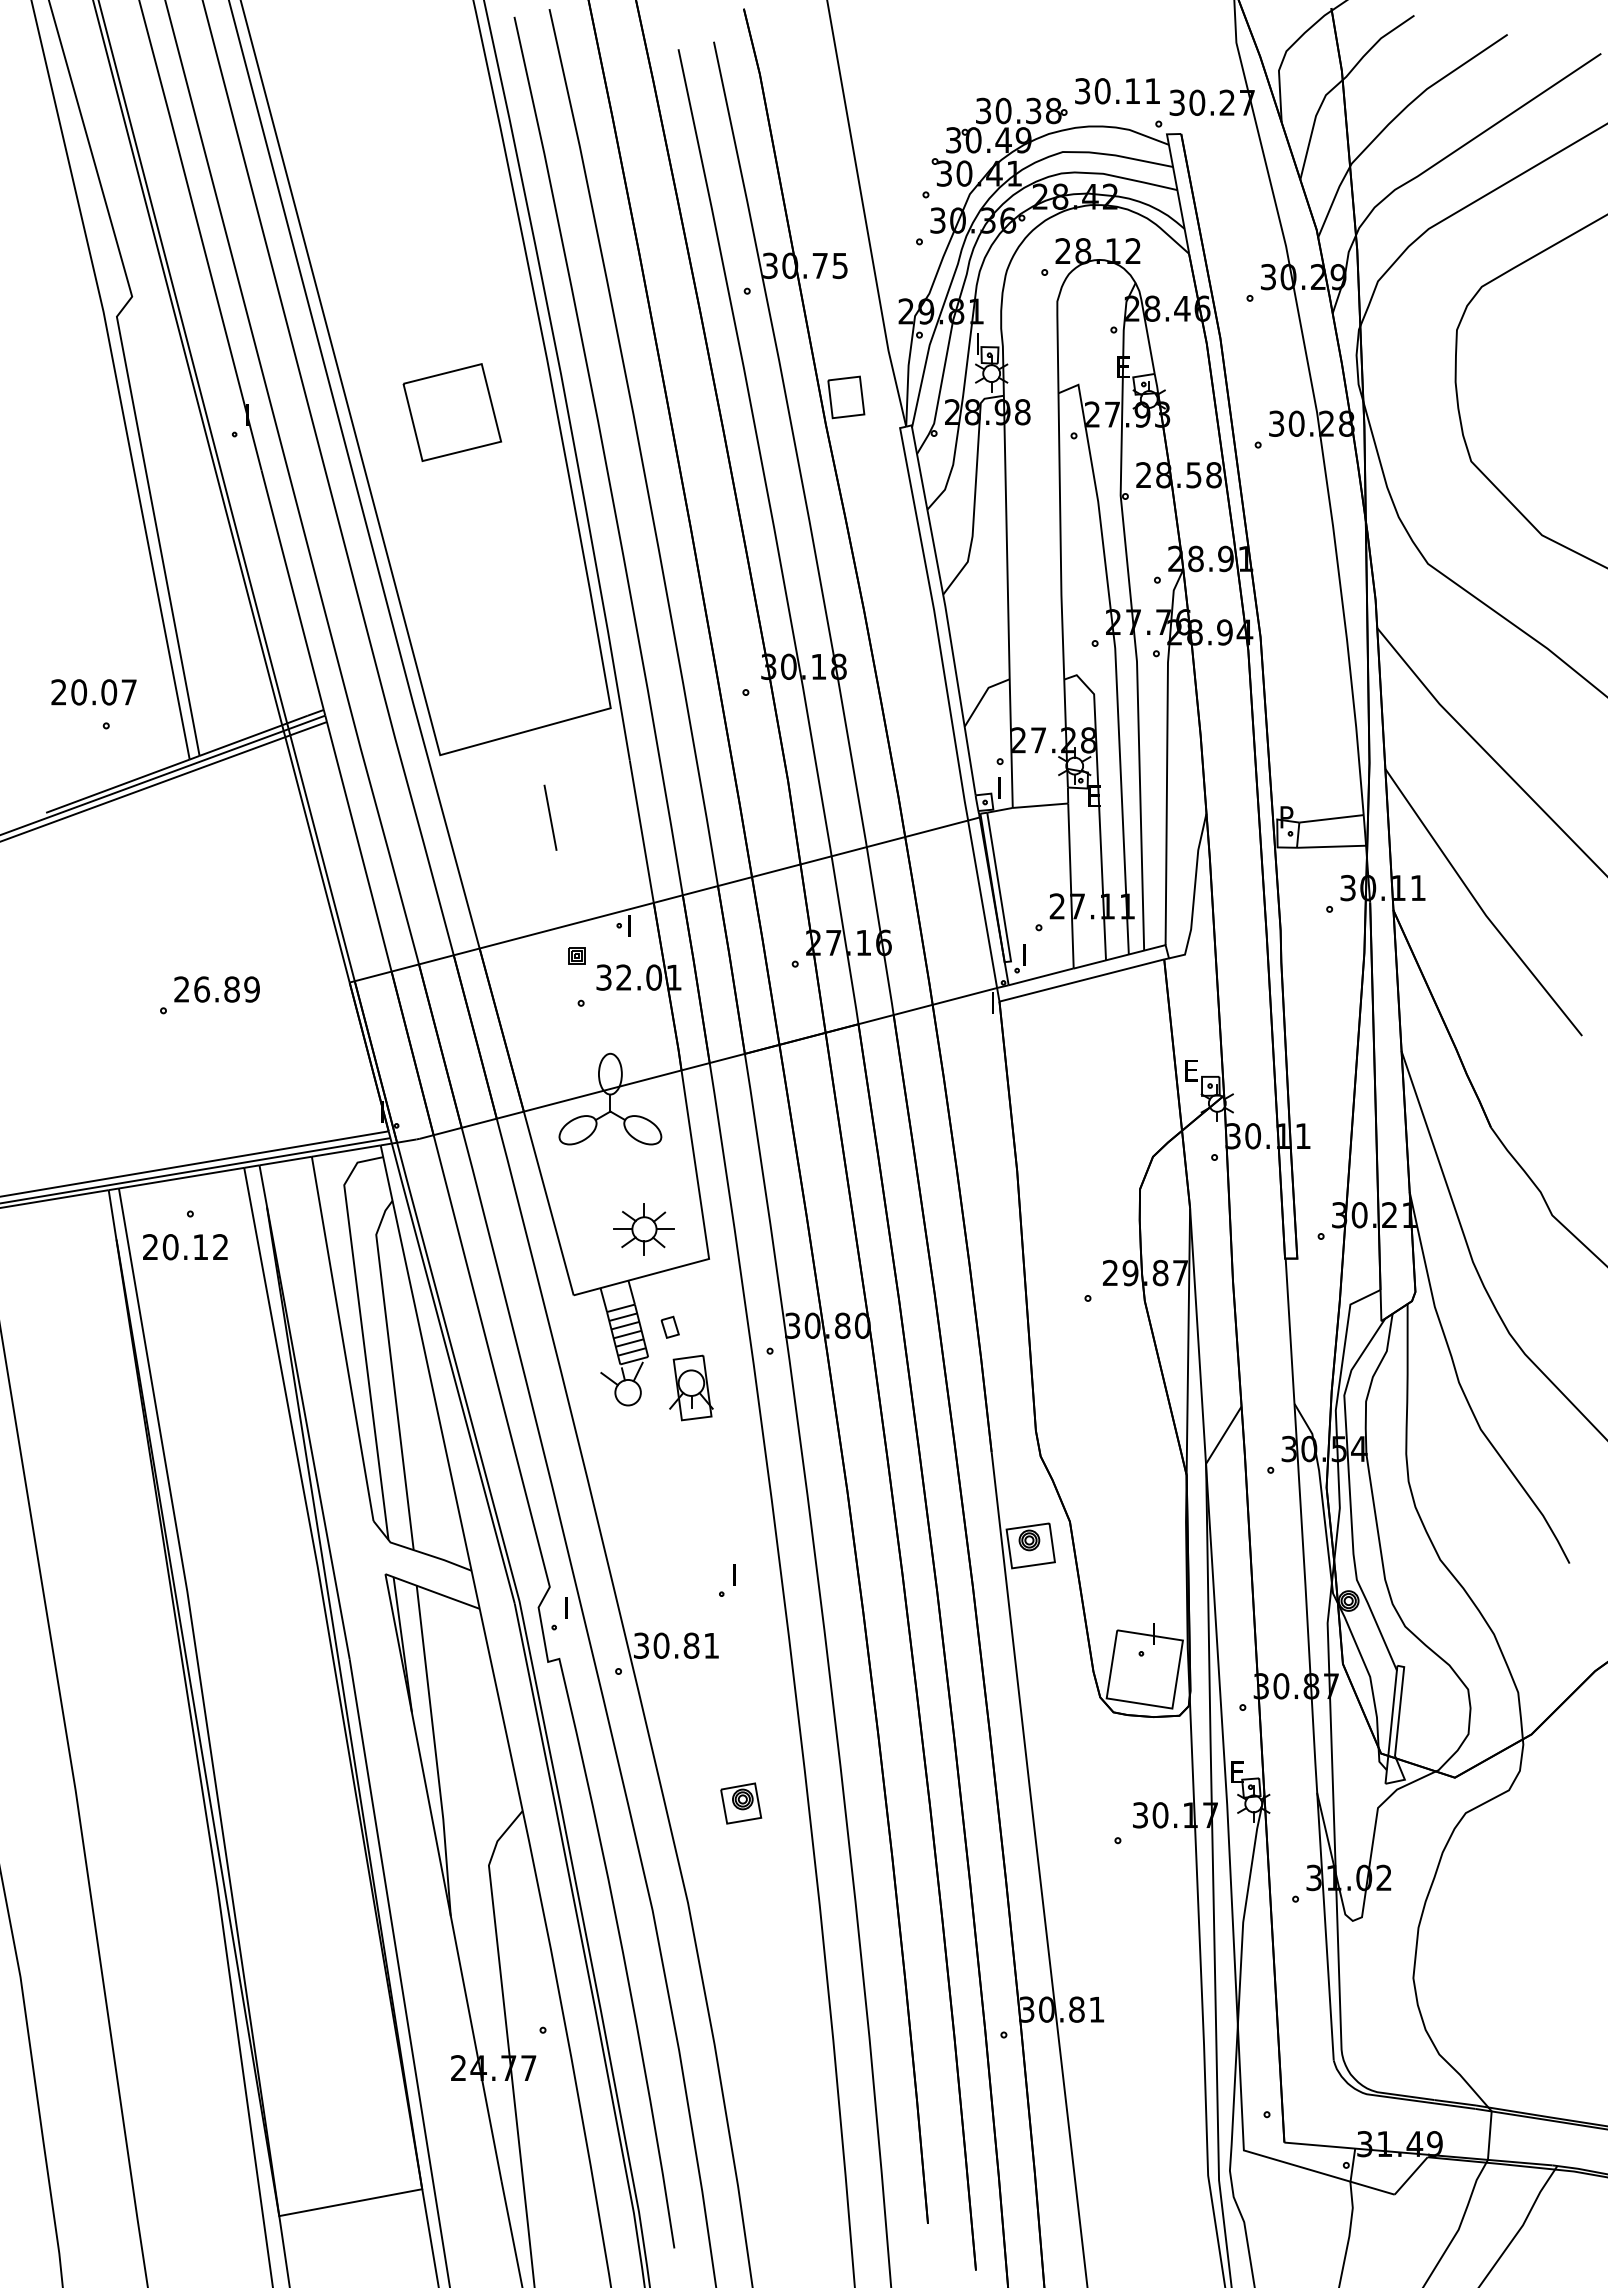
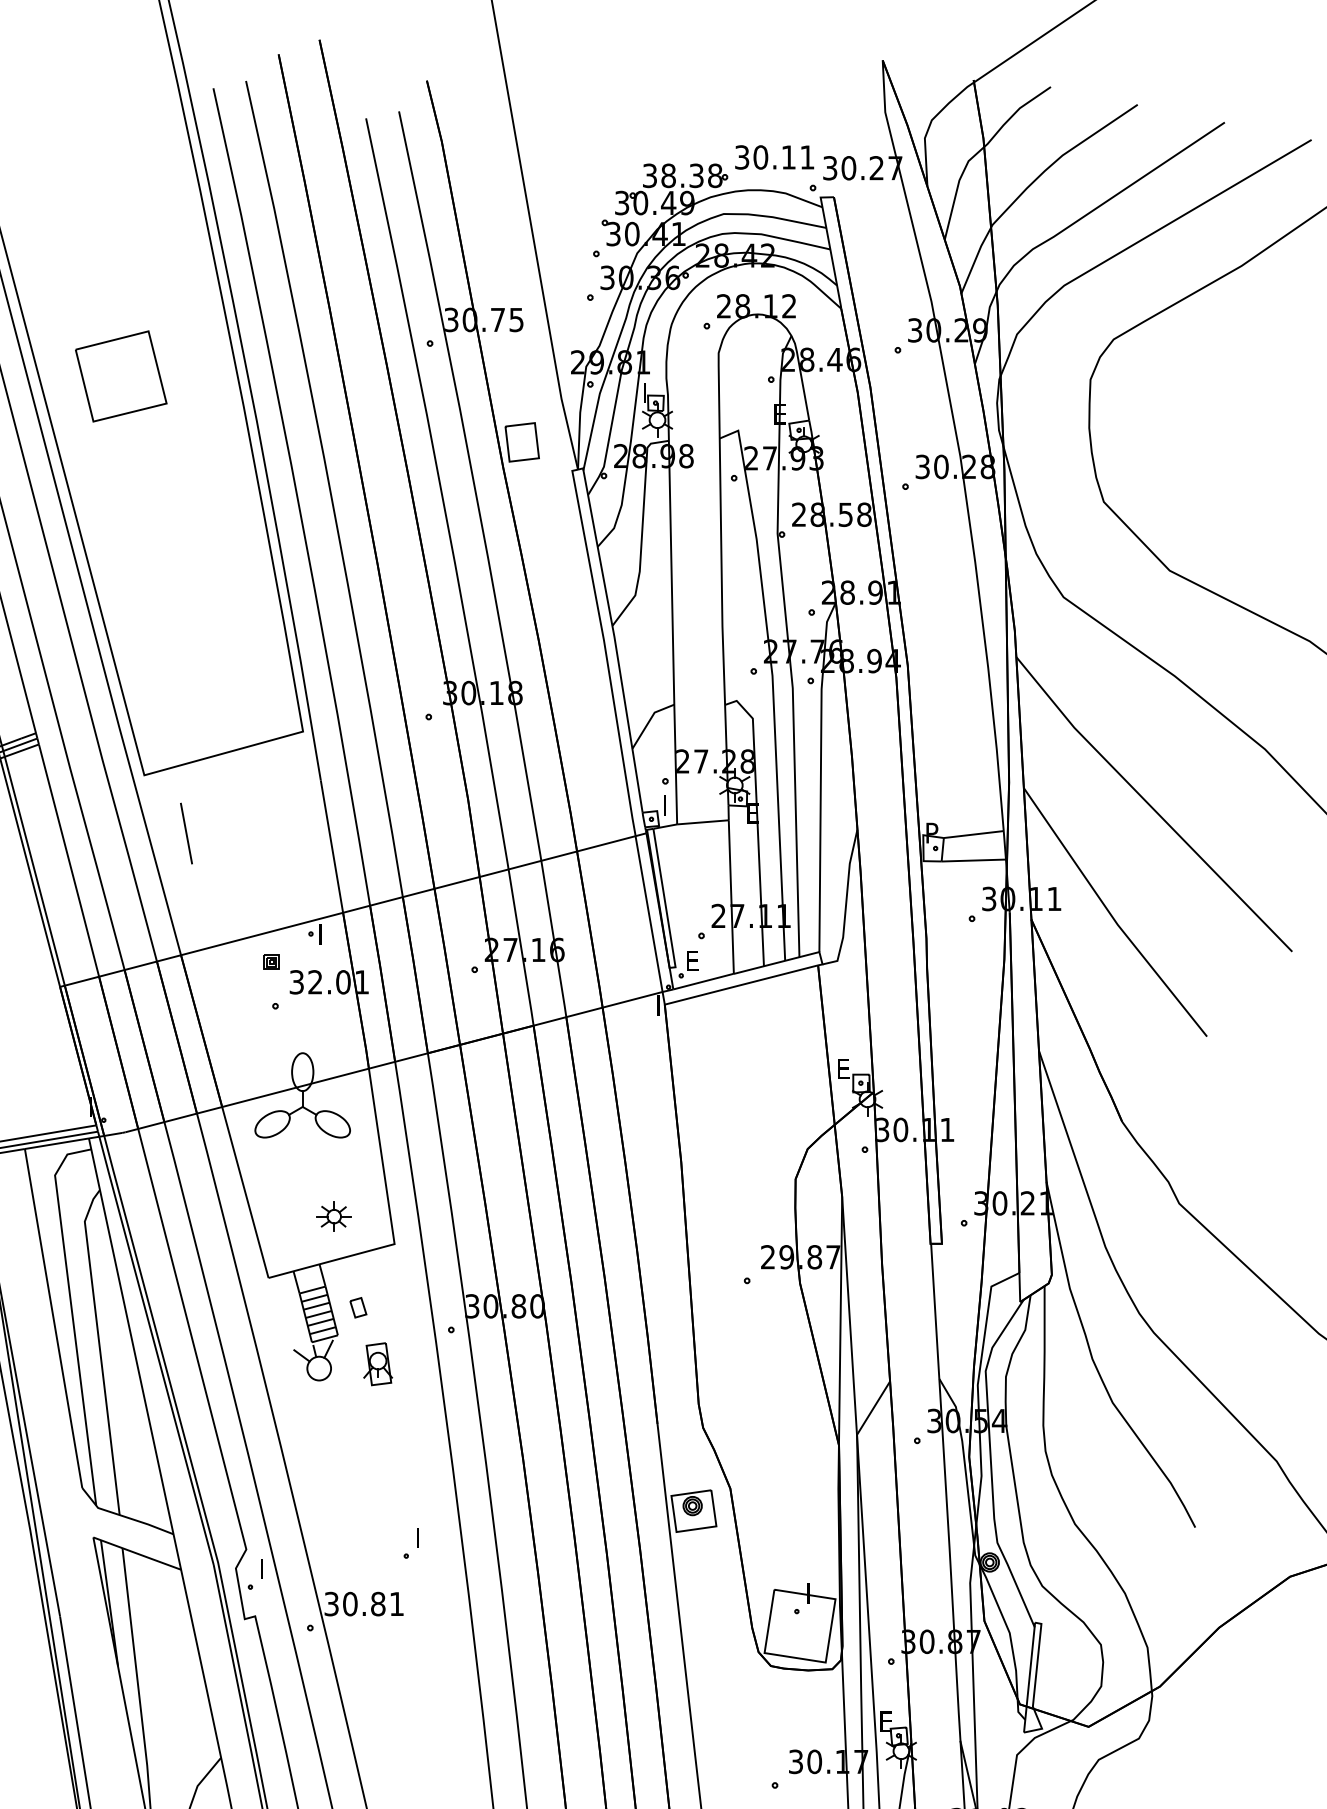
text: (1003, 110) -> (668, 175), 30.38 -> 38.38
part: (452, 412) -> (121, 376), moved
line: (550, 817) -> (186, 833), moved
text: (1030, 954) -> (693, 960), I -> E
part: (643, 1229) -> (333, 1216), size x0.6
part: (691, 1387) -> (378, 1363), size x0.7
part: (741, 1803) -> (424, 1750), removed

